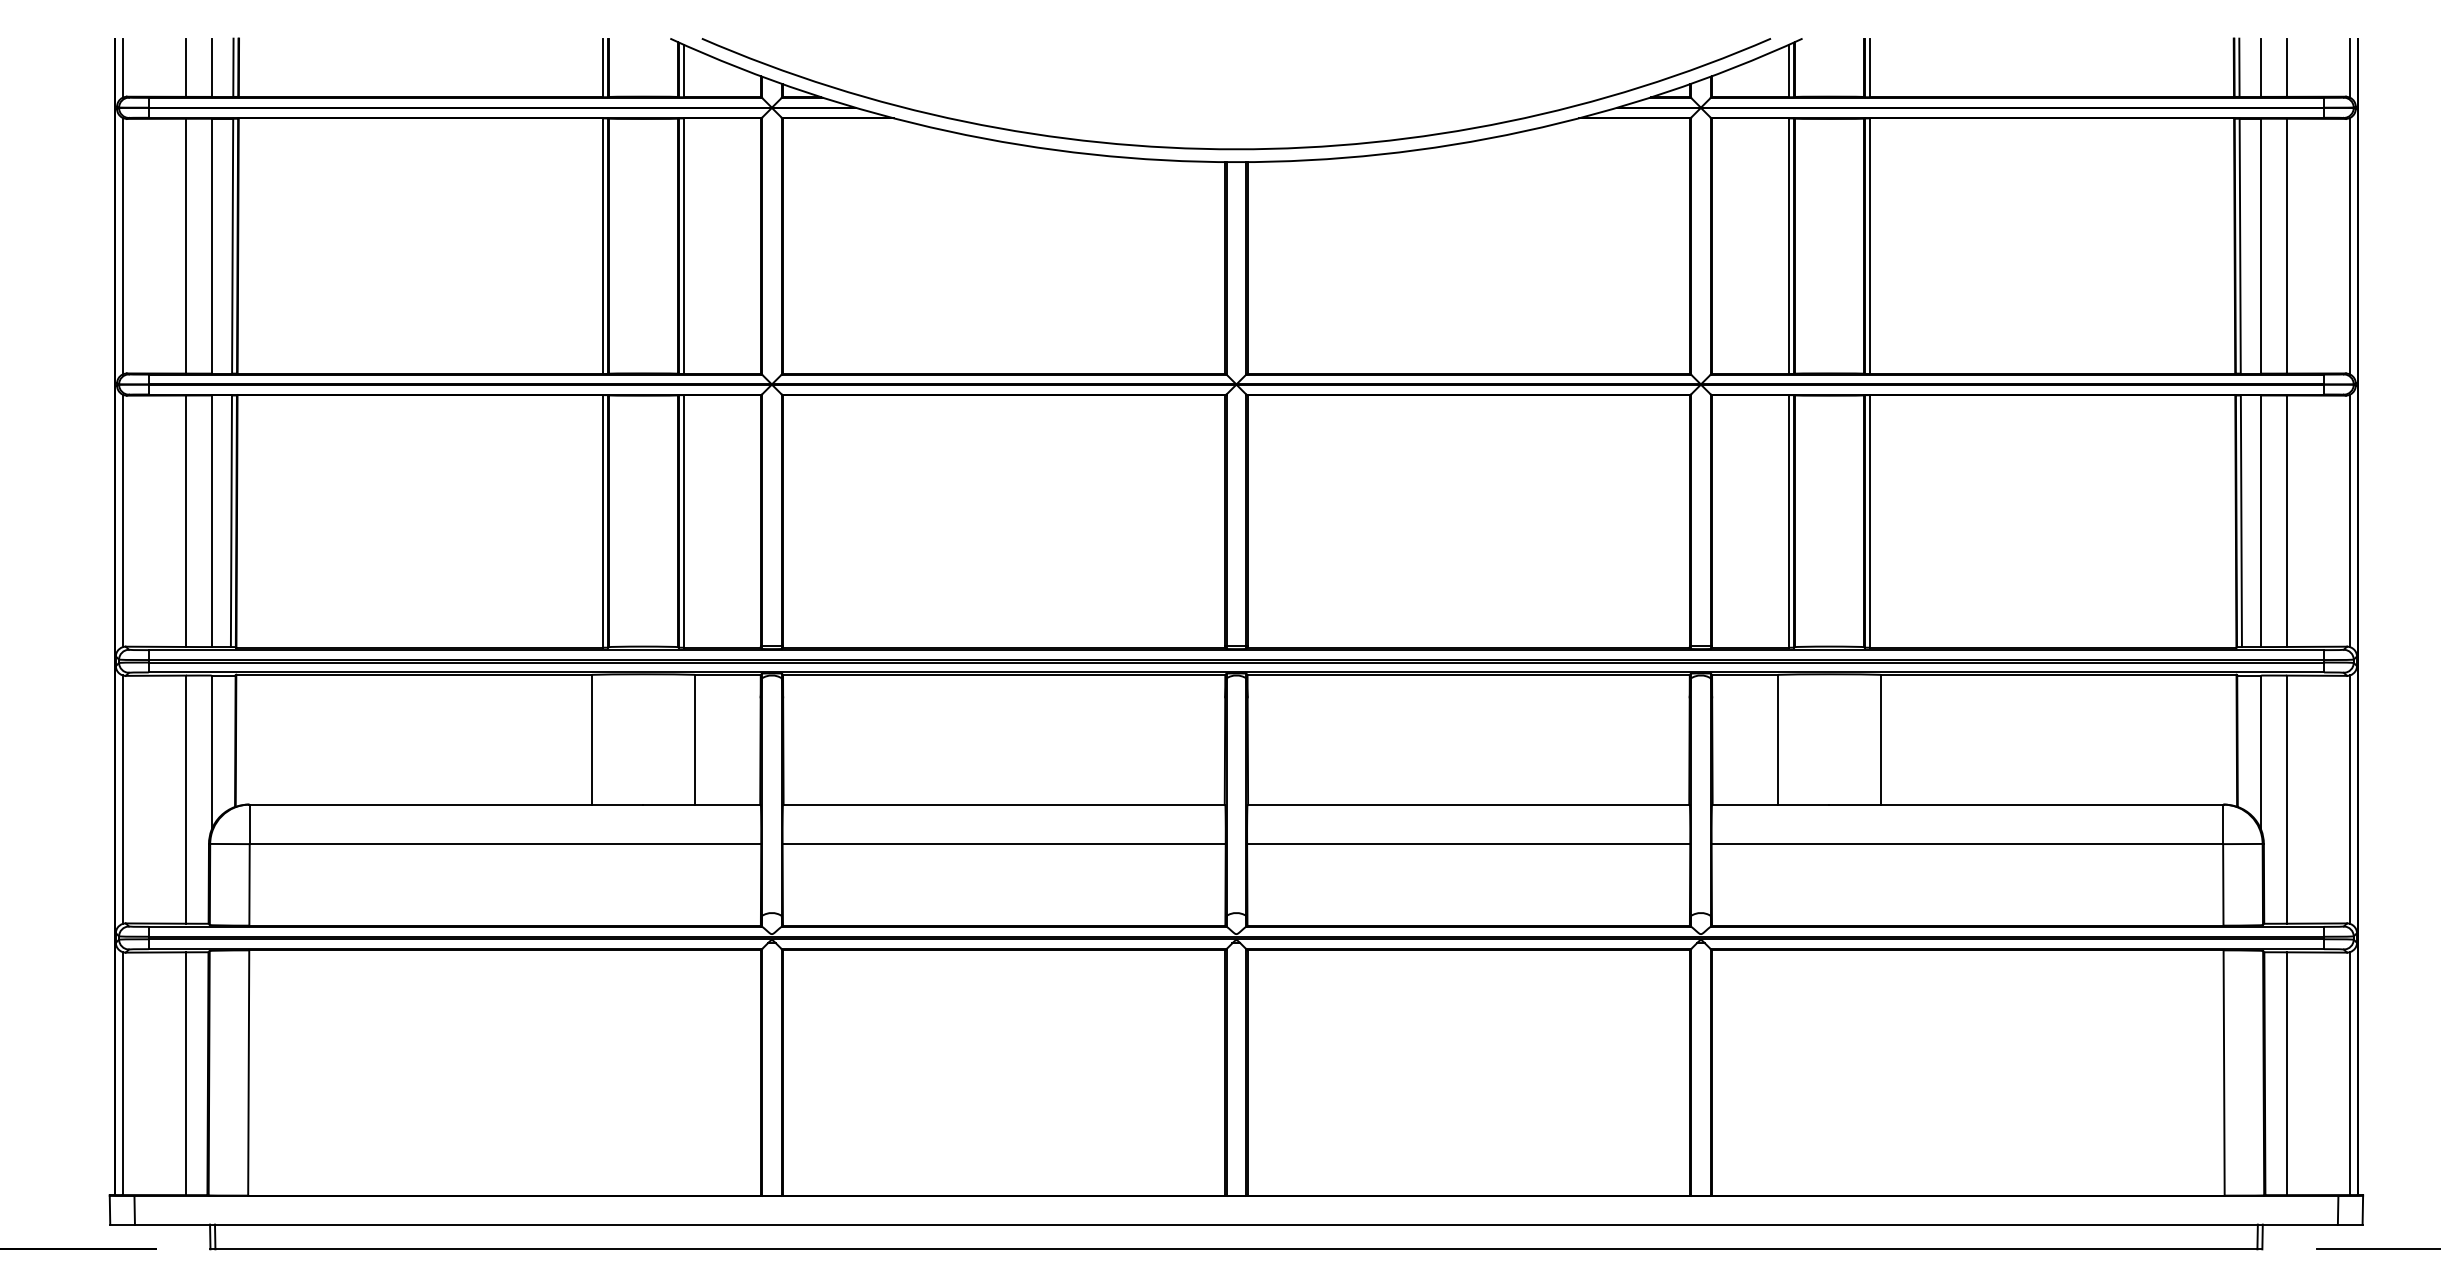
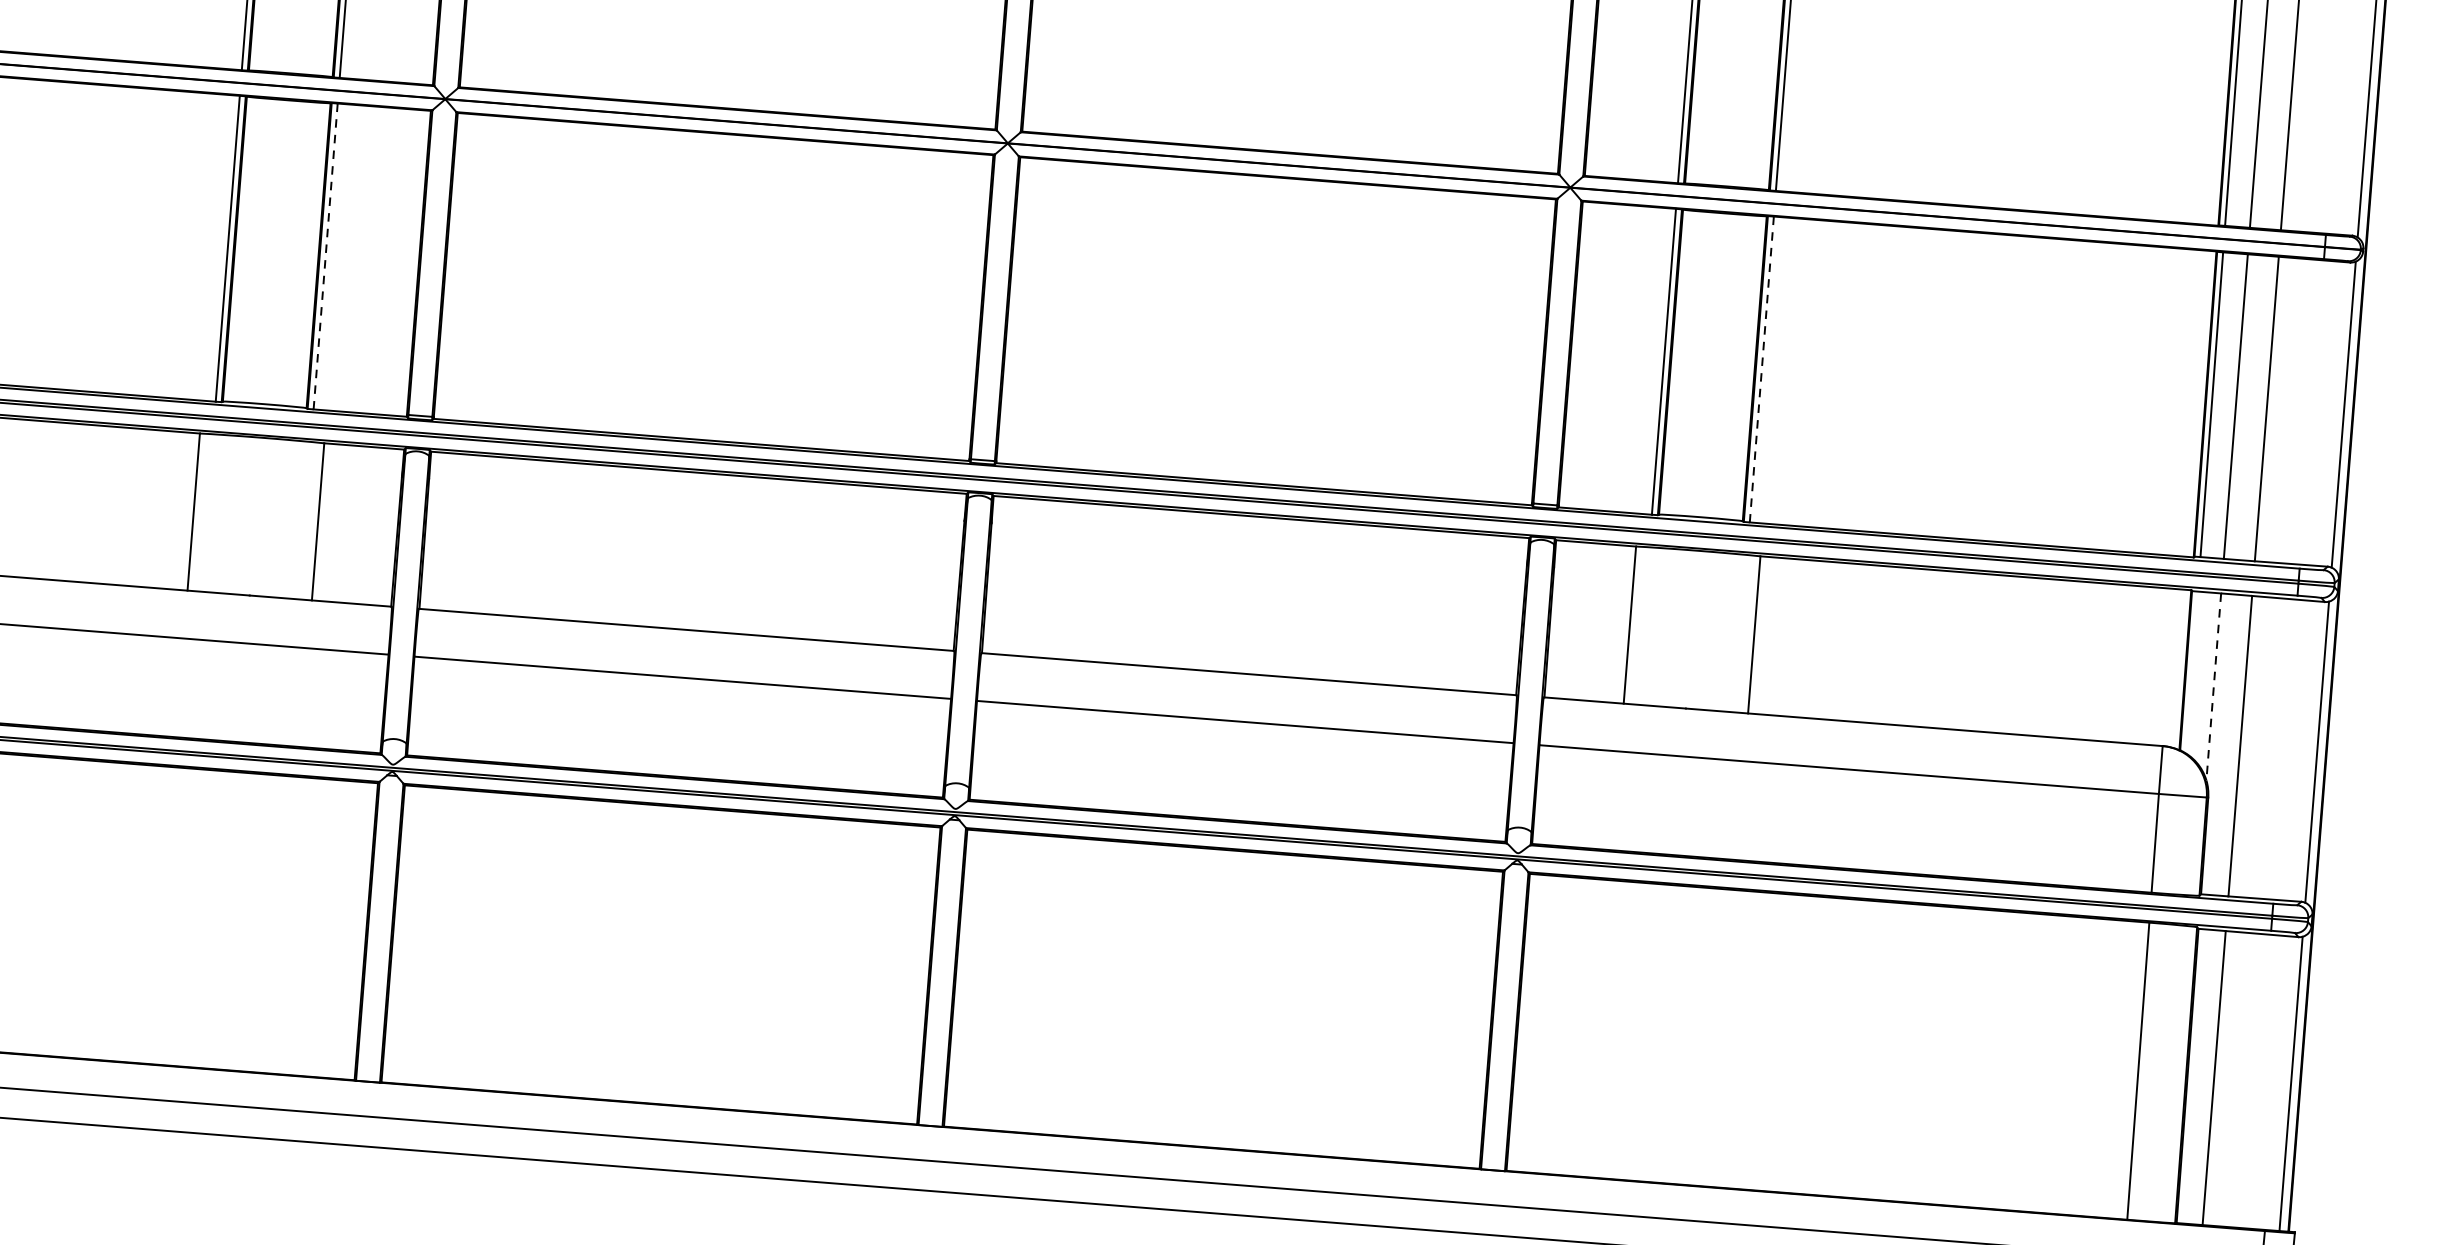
line: (683, 521) -> (325, 256), solid -> dashed
line: (1869, 521) -> (1761, 369), solid -> dashed
line: (2261, 753) -> (2214, 687), solid -> dashed

